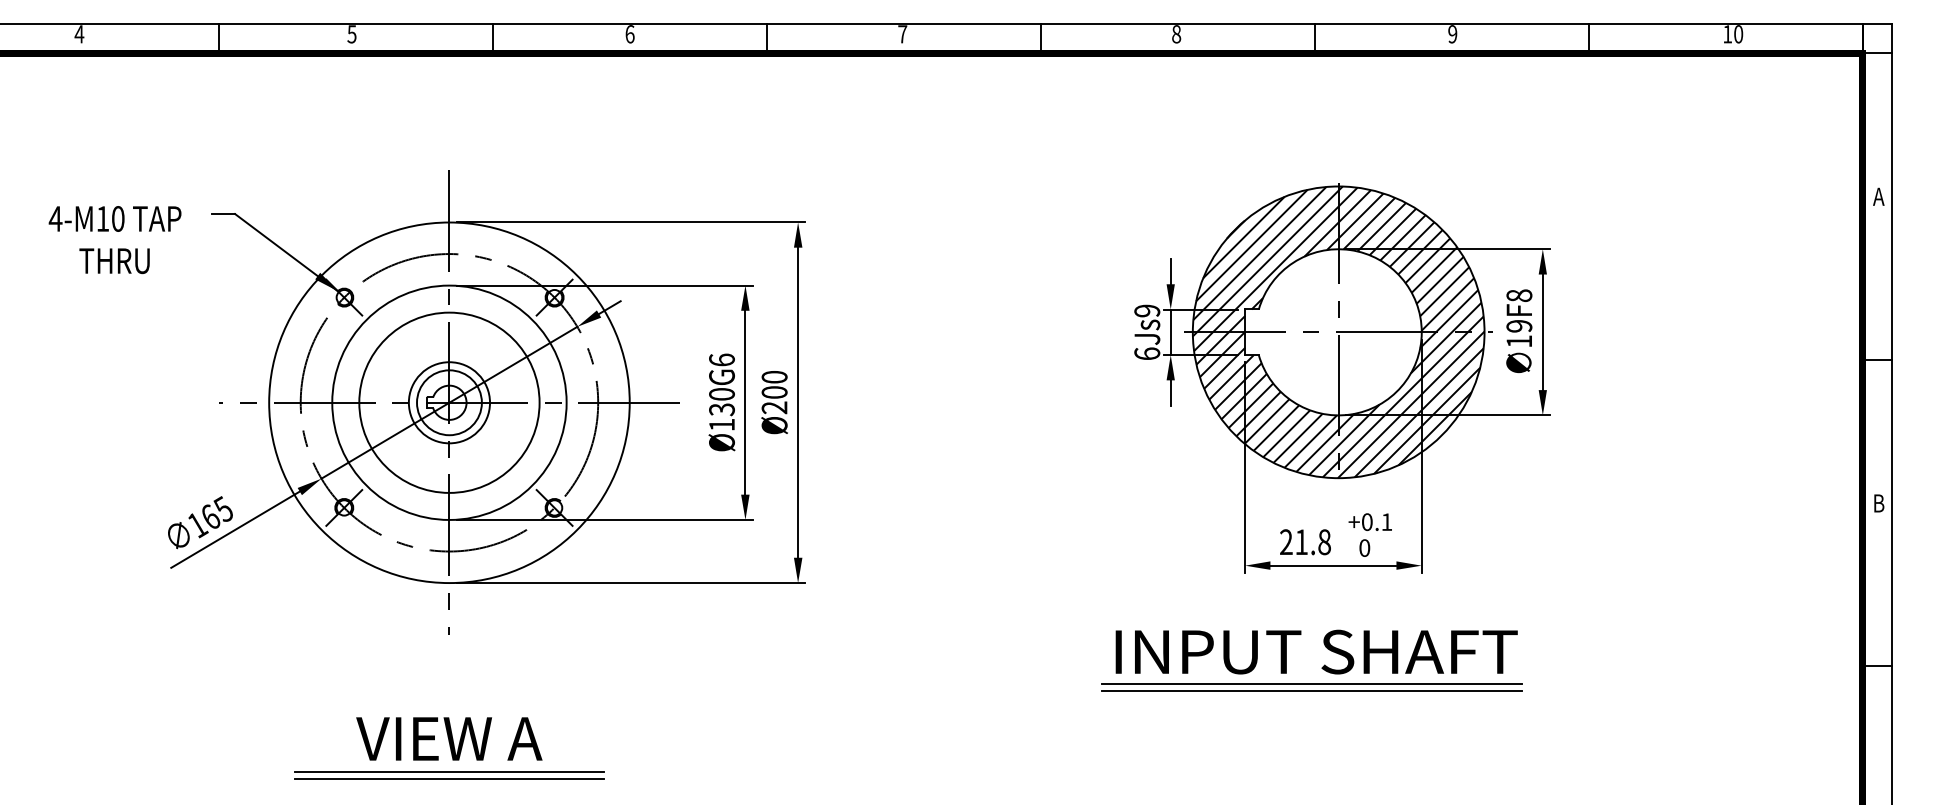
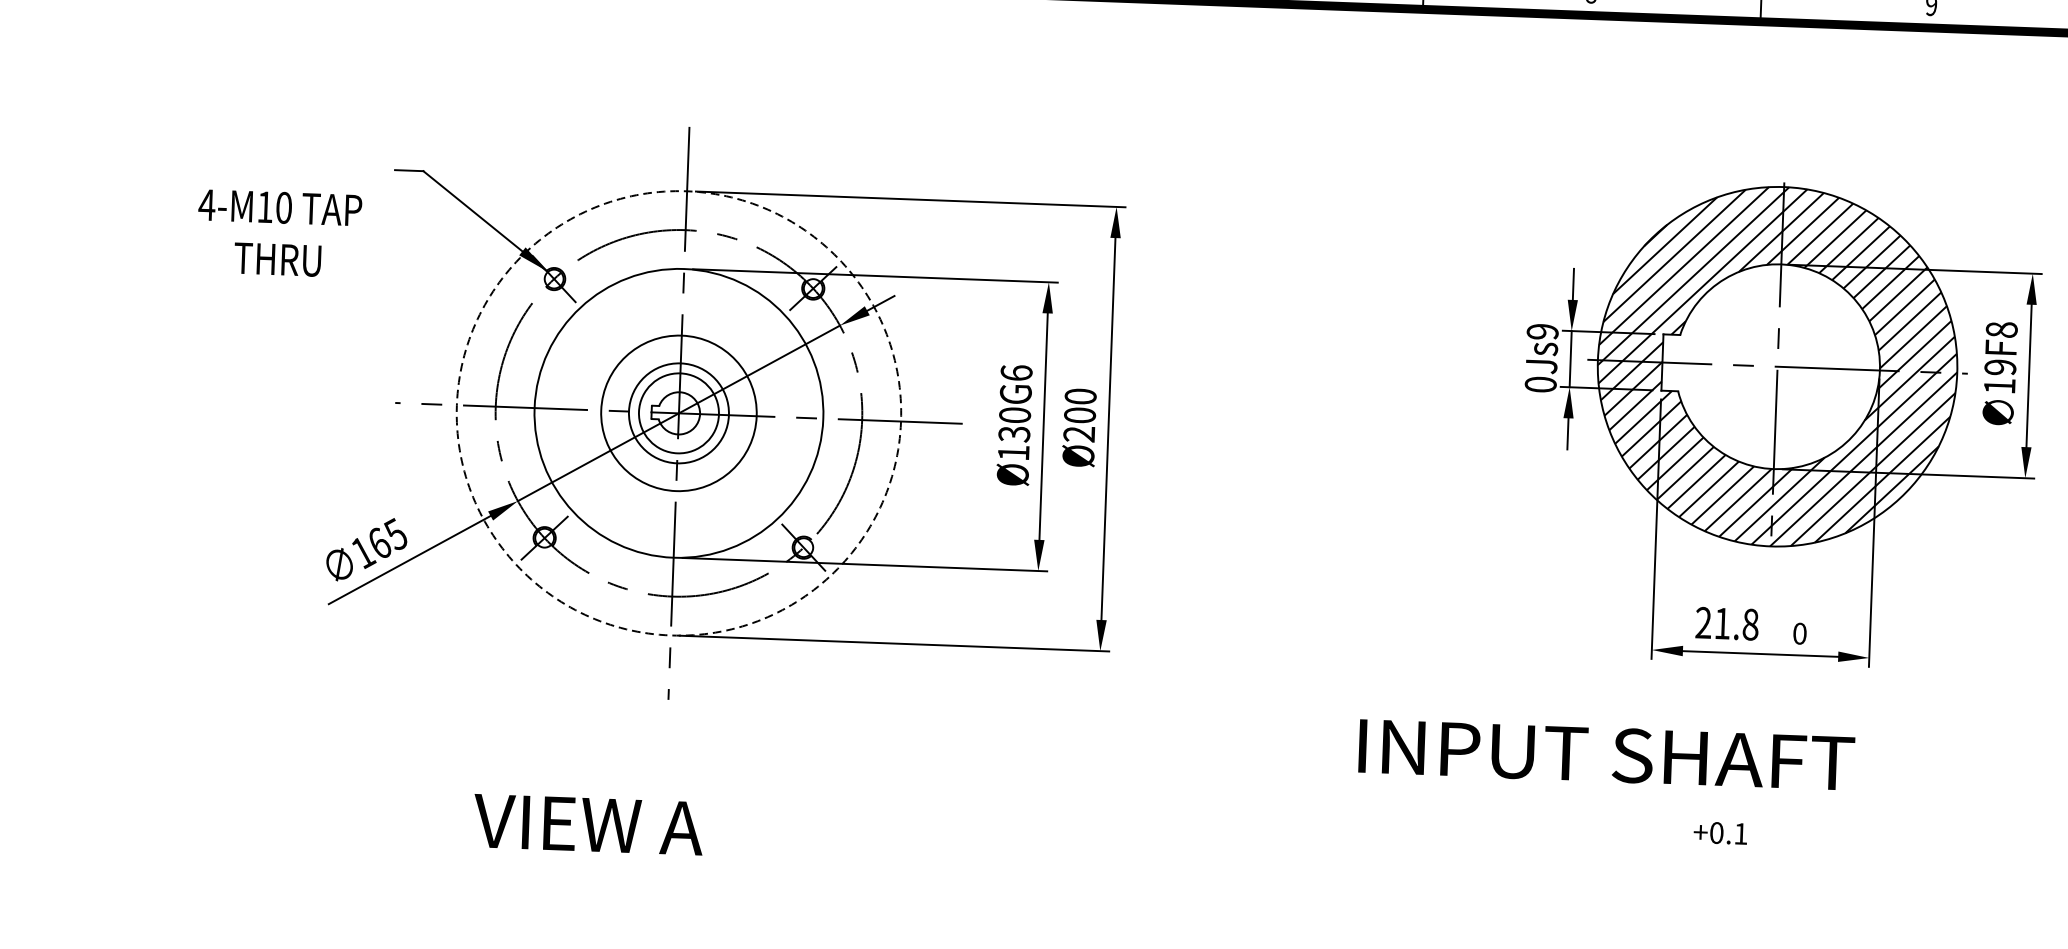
text: (114, 240) -> (278, 234), moved
text: (1147, 353) -> (1541, 384), 6Js9 -> 0Js9
circle: (449, 402) -> (679, 413), size x0.7
circle: (449, 402) -> (679, 413), solid -> dashed
text: (1369, 521) -> (1719, 832), moved
text: (1316, 651) -> (1606, 754), moved
line: (1311, 684) -> (1728, 799), removed
line: (1311, 691) -> (1727, 807), removed
text: (449, 738) -> (588, 824), moved
line: (449, 771) -> (662, 867), removed
line: (449, 779) -> (662, 877), removed

